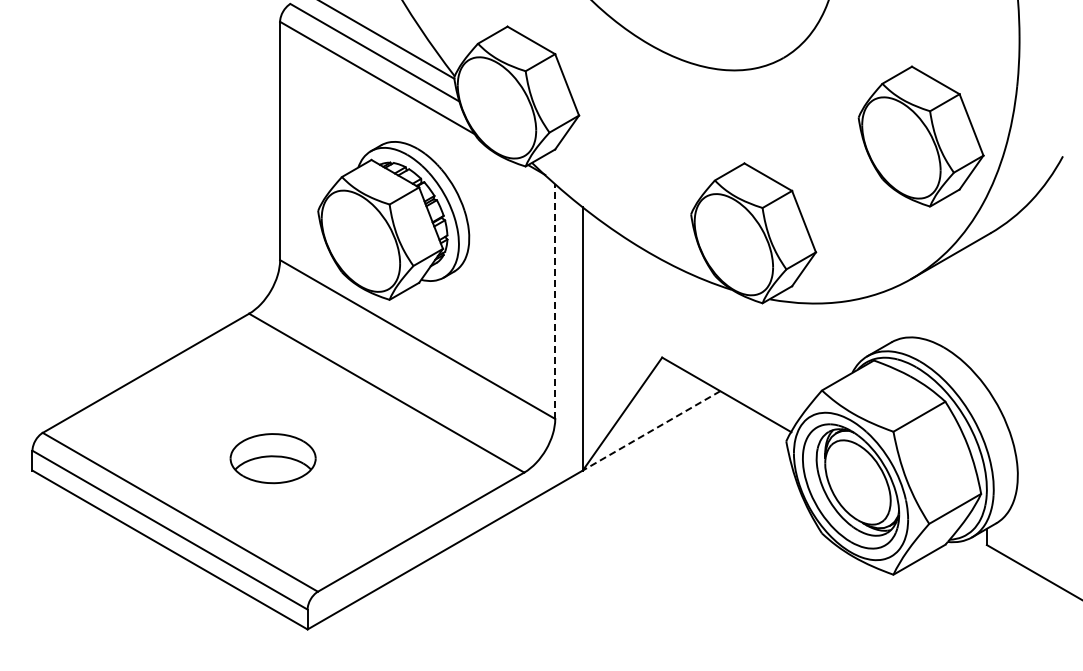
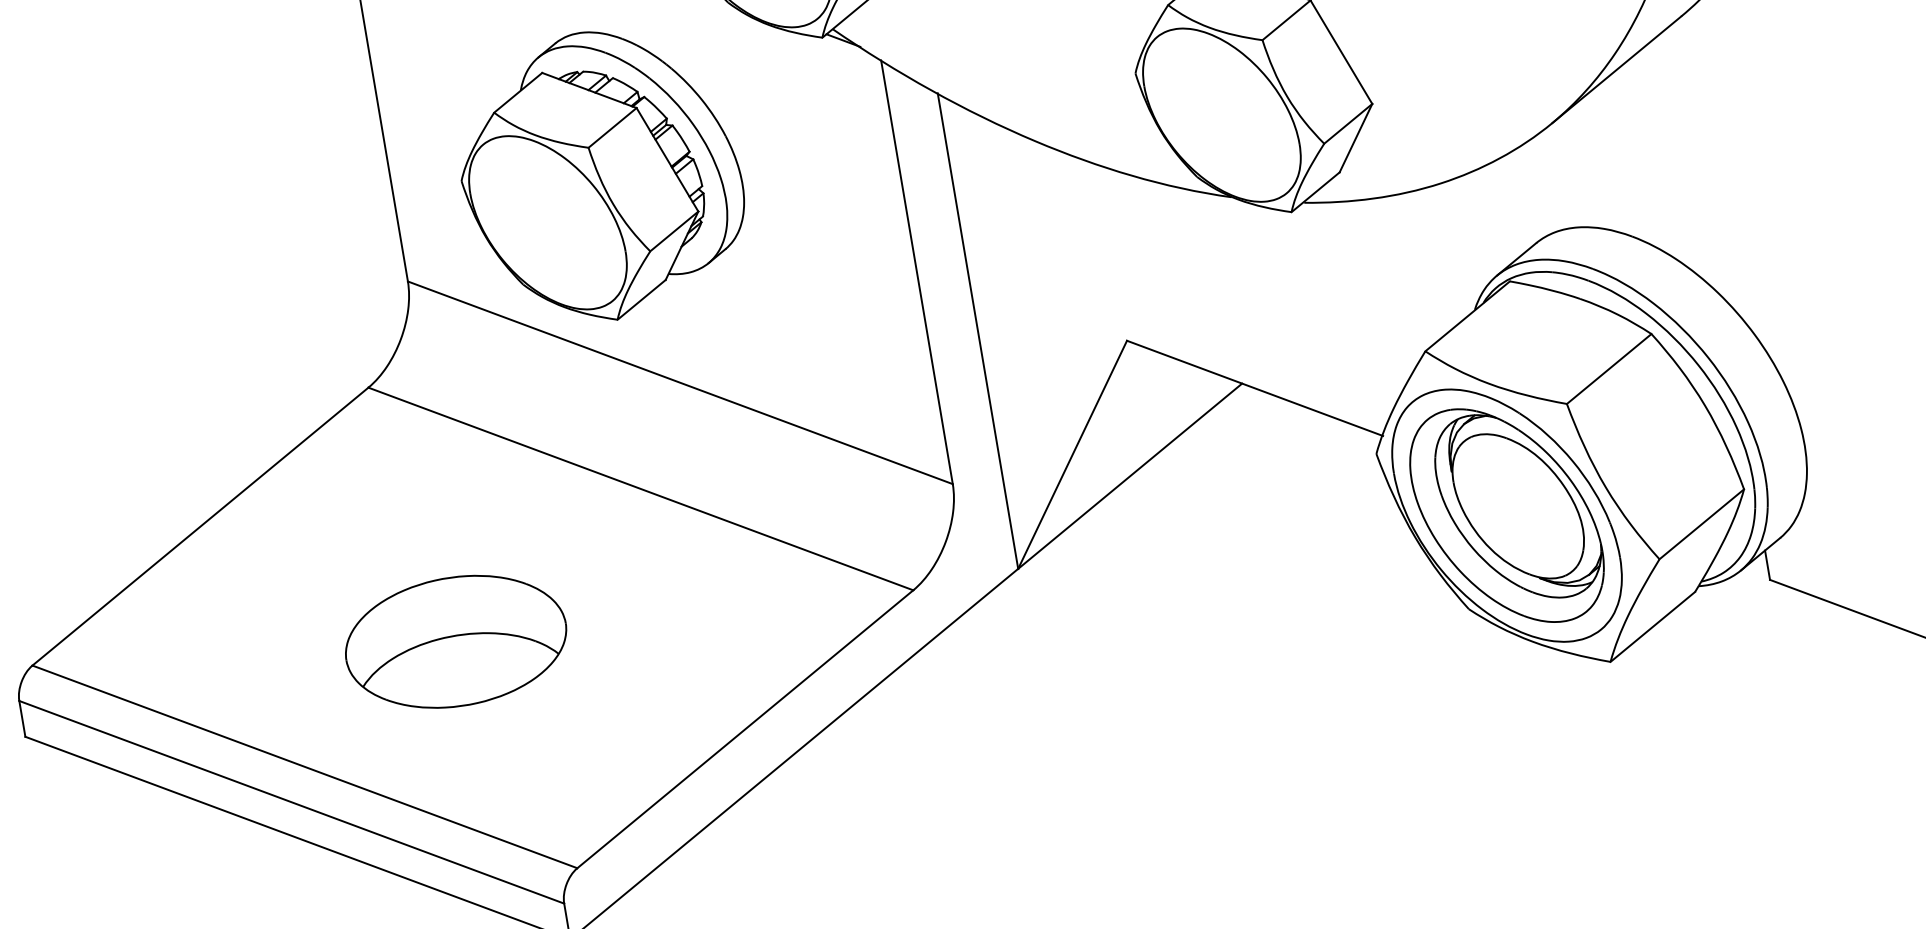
line: (555, 301) -> (917, 272), dashed -> solid
line: (651, 431) -> (1130, 477), dashed -> solid
part: (272, 458) -> (454, 641), size x1.43

